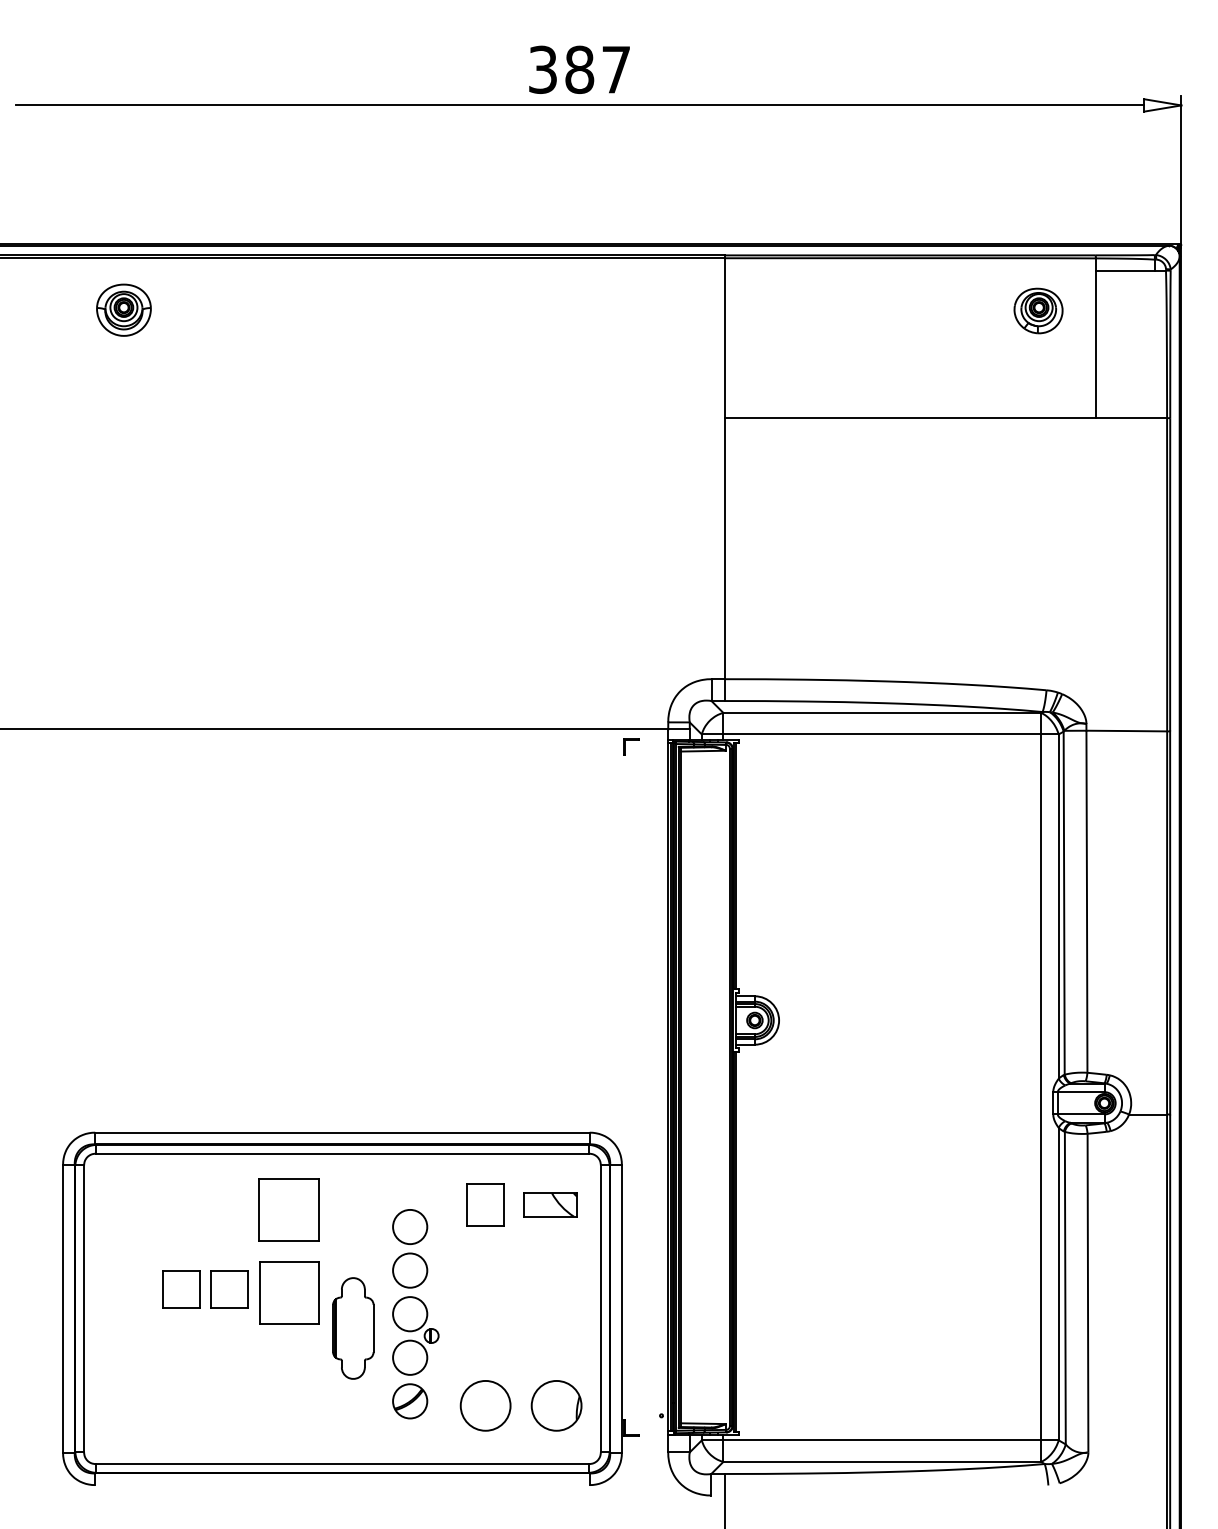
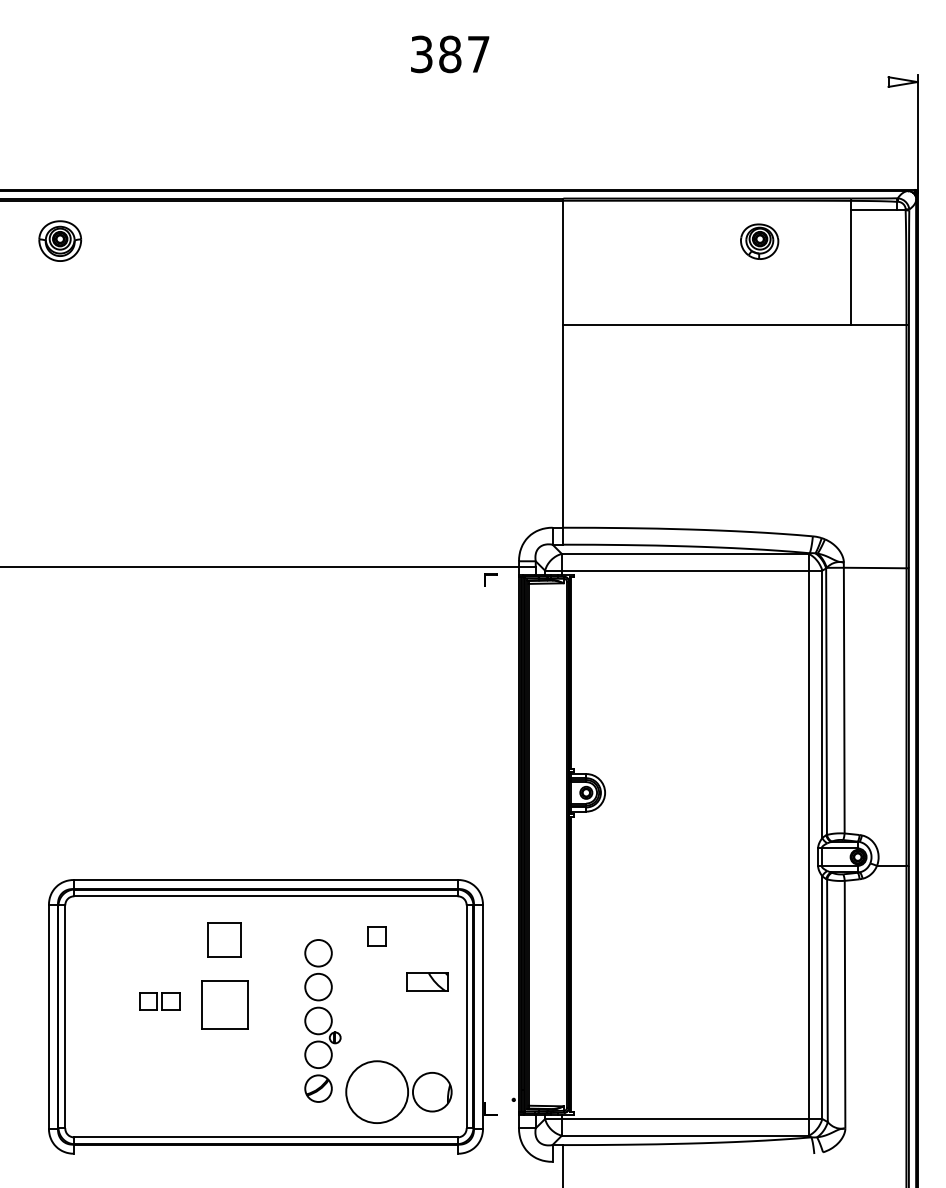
line: (580, 105) -> (450, 82), removed
part: (124, 309) -> (60, 240), moved
part: (1038, 310) -> (759, 241), moved
part: (550, 1204) -> (427, 981), moved
part: (484, 1205) -> (376, 936), size x0.6
part: (289, 1209) -> (224, 939), size x0.7
part: (205, 1289) -> (159, 1001), size x0.6
part: (352, 1329) -> (273, 1032), removed
circle: (484, 1404) -> (376, 1091), size x1.6

